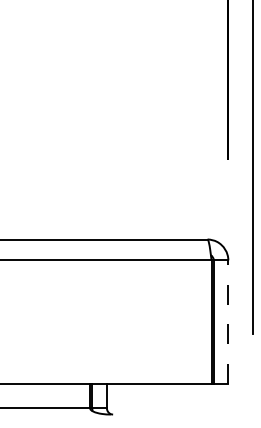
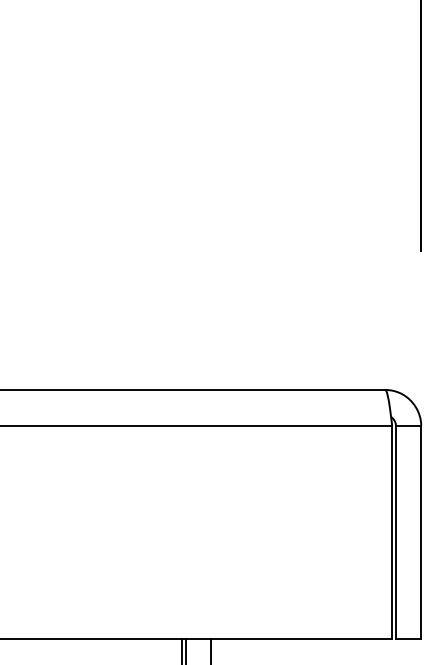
line: (228, 322) -> (421, 533), dashed -> solid

